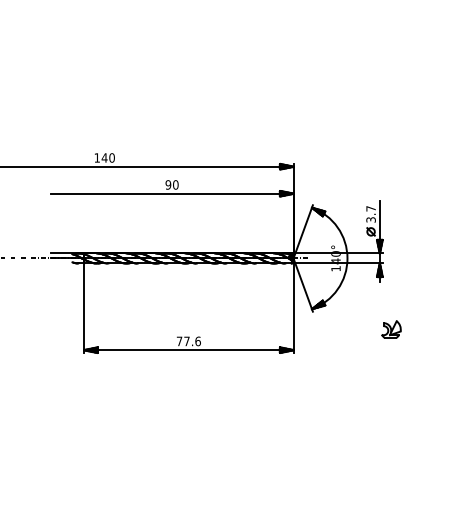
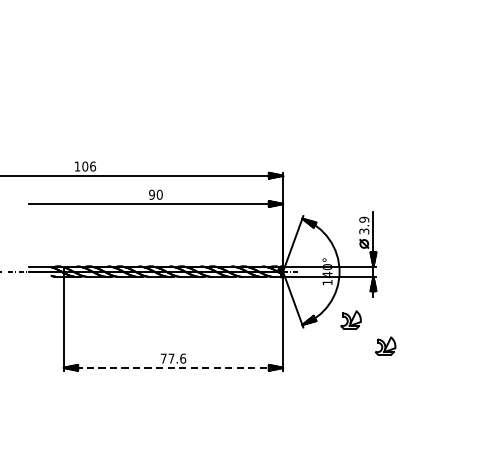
text: (107, 157) -> (88, 166), 140 -> 106
text: (370, 208) -> (363, 219), 3.7 -> 3.9
part: (358, 304) -> (351, 320), added
line: (188, 350) -> (173, 368), solid -> dashed

